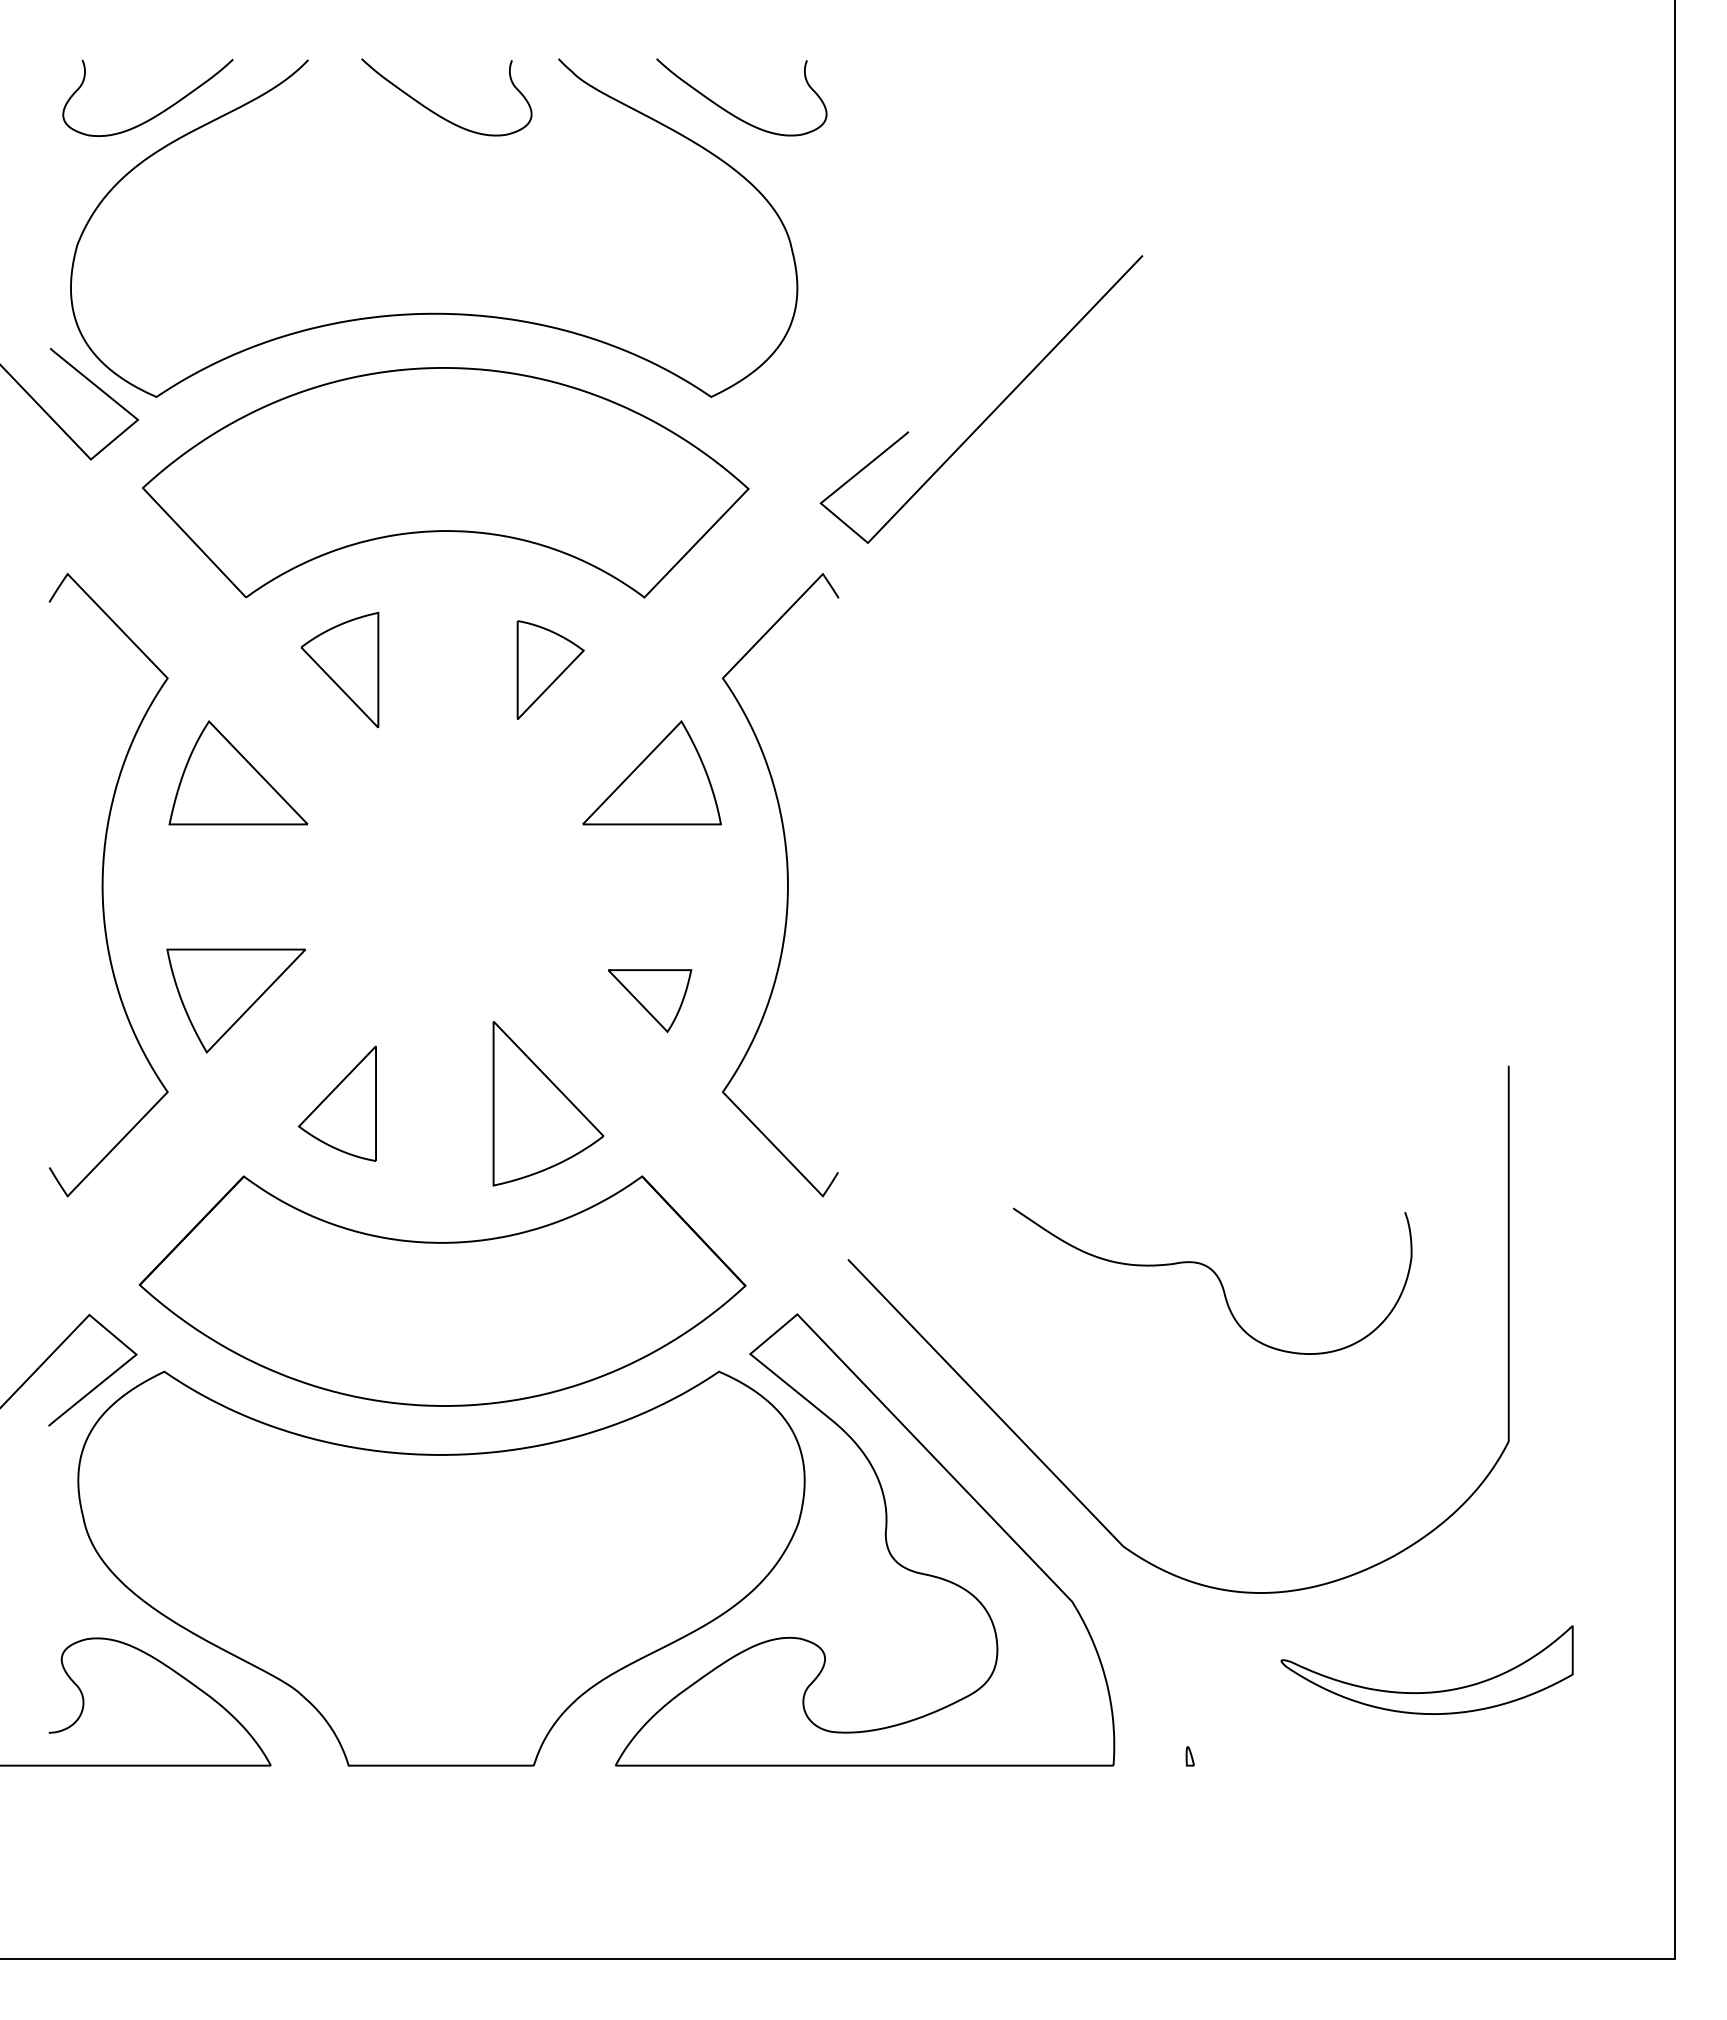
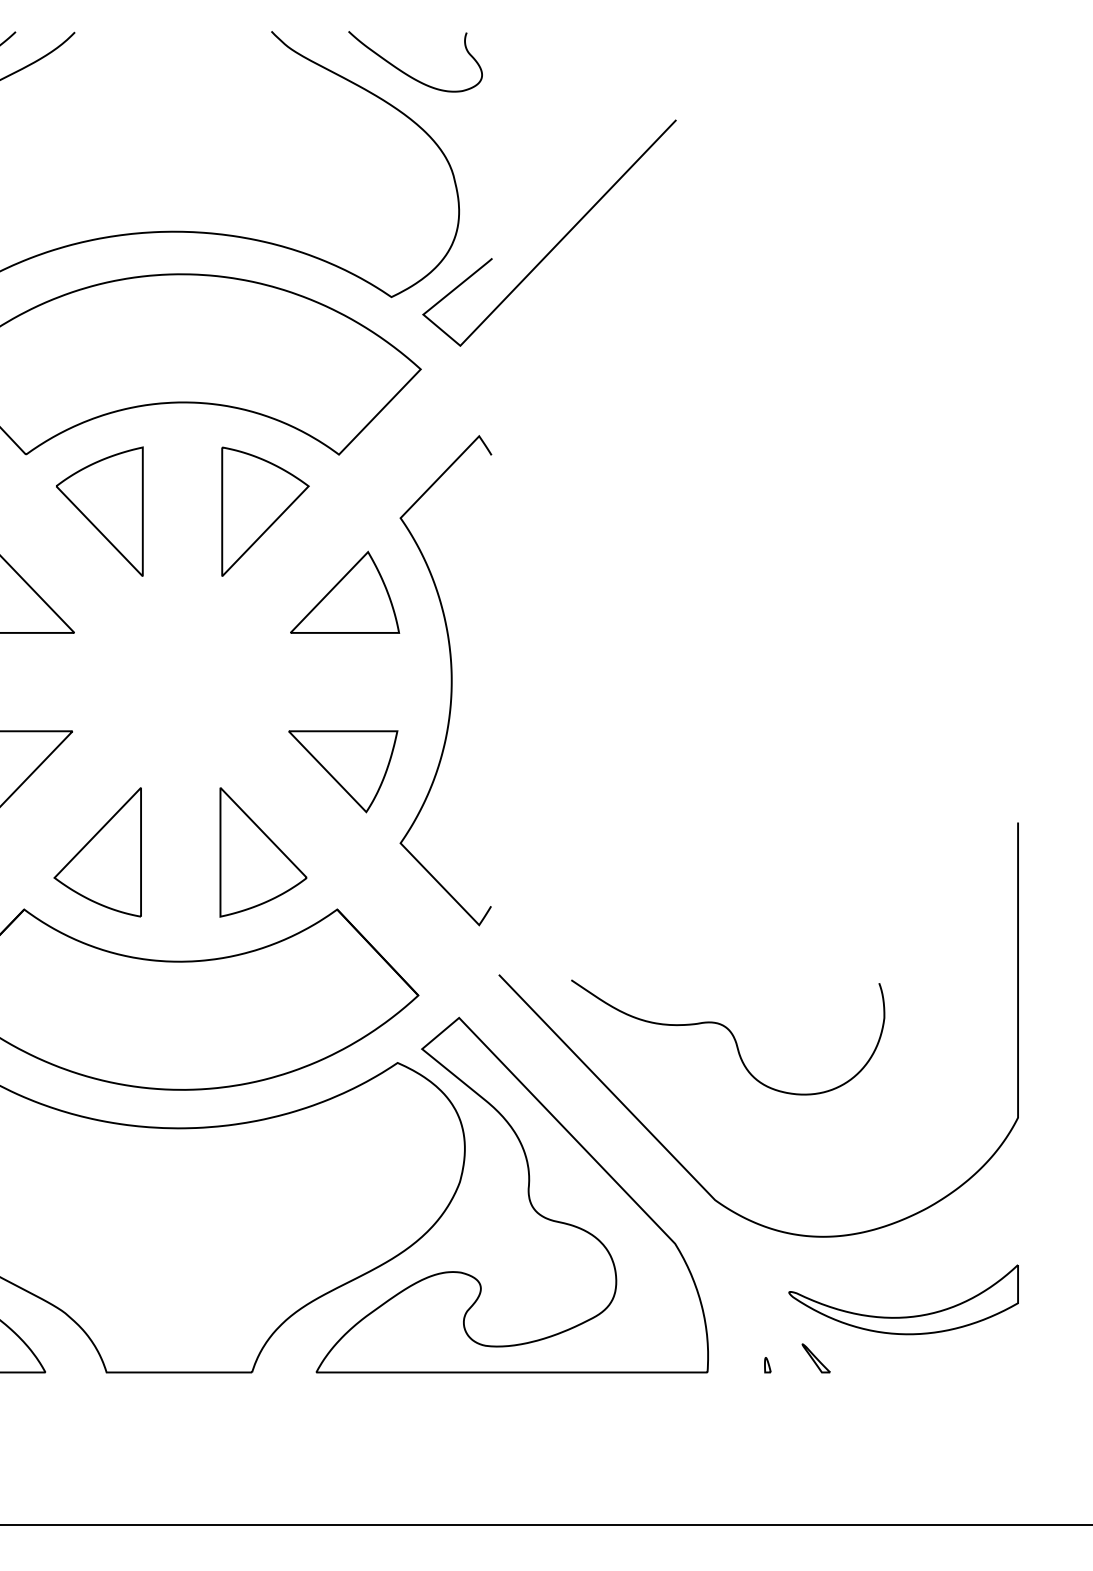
curve: (437, 113) -> (176, 74), removed
curve: (993, 410) -> (559, 241), moved
part: (339, 669) -> (99, 511), size x1.43
part: (550, 669) -> (265, 511), size x1.67
part: (649, 1000) -> (342, 771), size x1.67
part: (337, 1103) -> (97, 852), size x1.43
curve: (1217, 1278) -> (731, 1035), moved
part: (1426, 1691) -> (903, 1316), moved
part: (1251, 1747) -> (815, 1358), added

